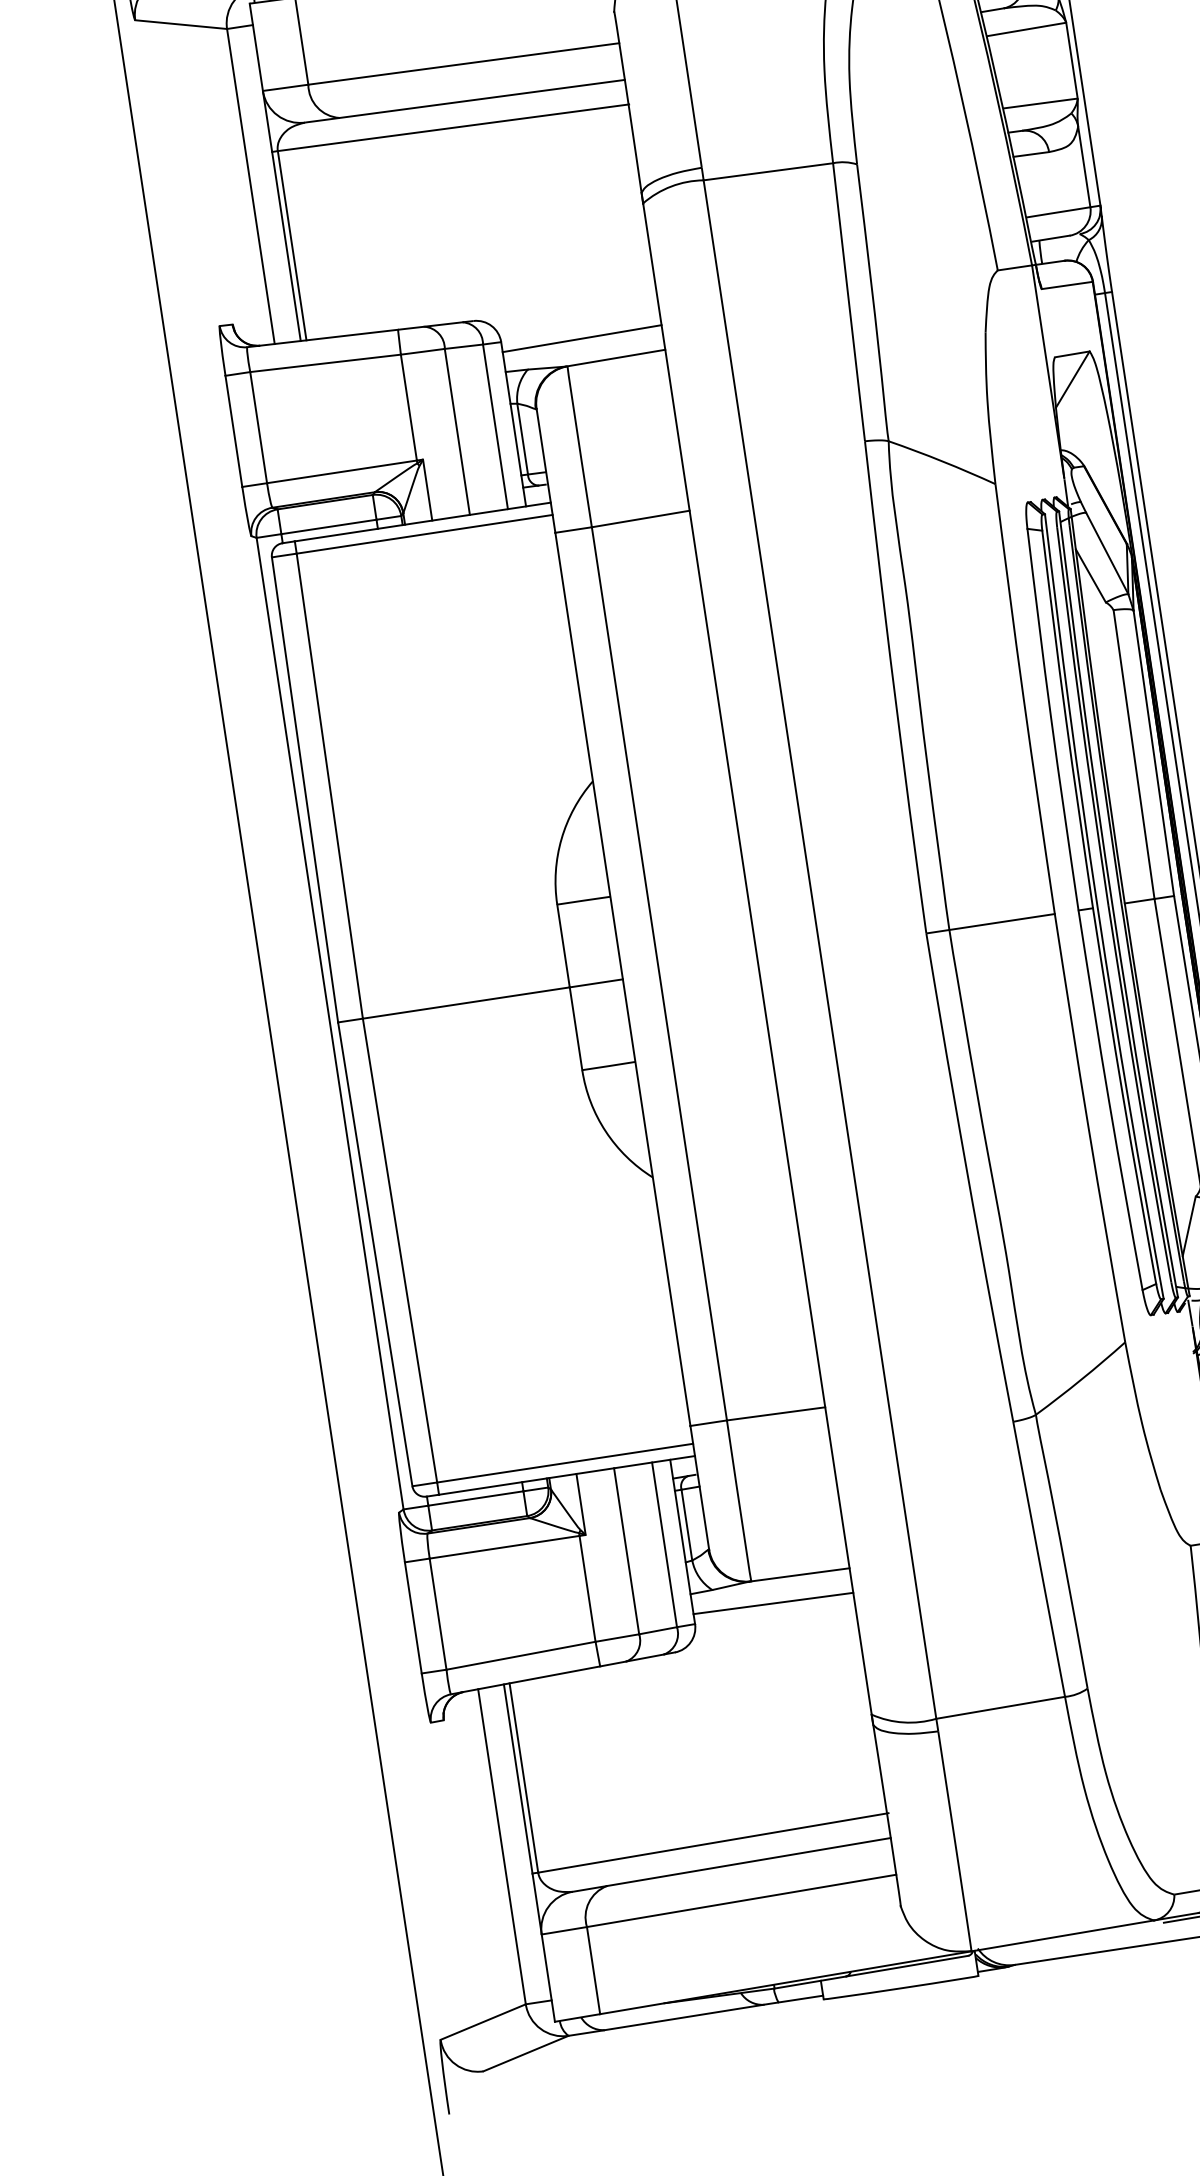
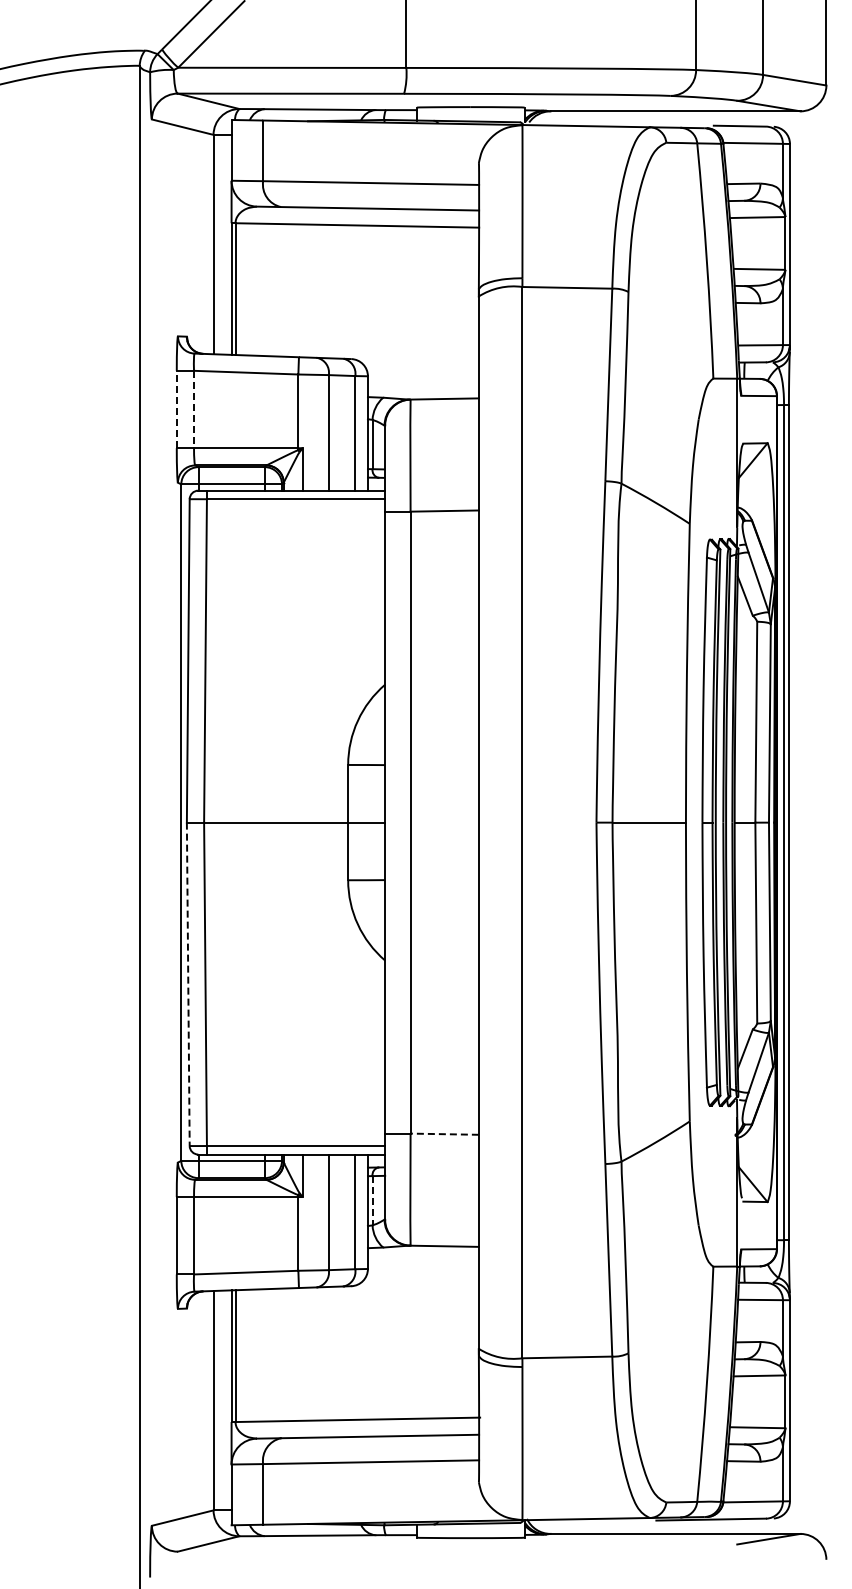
line: (580, 339) -> (422, 382), removed
line: (259, 427) -> (194, 409), solid -> dashed
line: (233, 431) -> (176, 409), solid -> dashed
line: (375, 1254) -> (188, 984), solid -> dashed
line: (775, 1414) -> (444, 1134), solid -> dashed
line: (686, 1524) -> (372, 1200), solid -> dashed
line: (772, 1602) -> (422, 1262), removed

